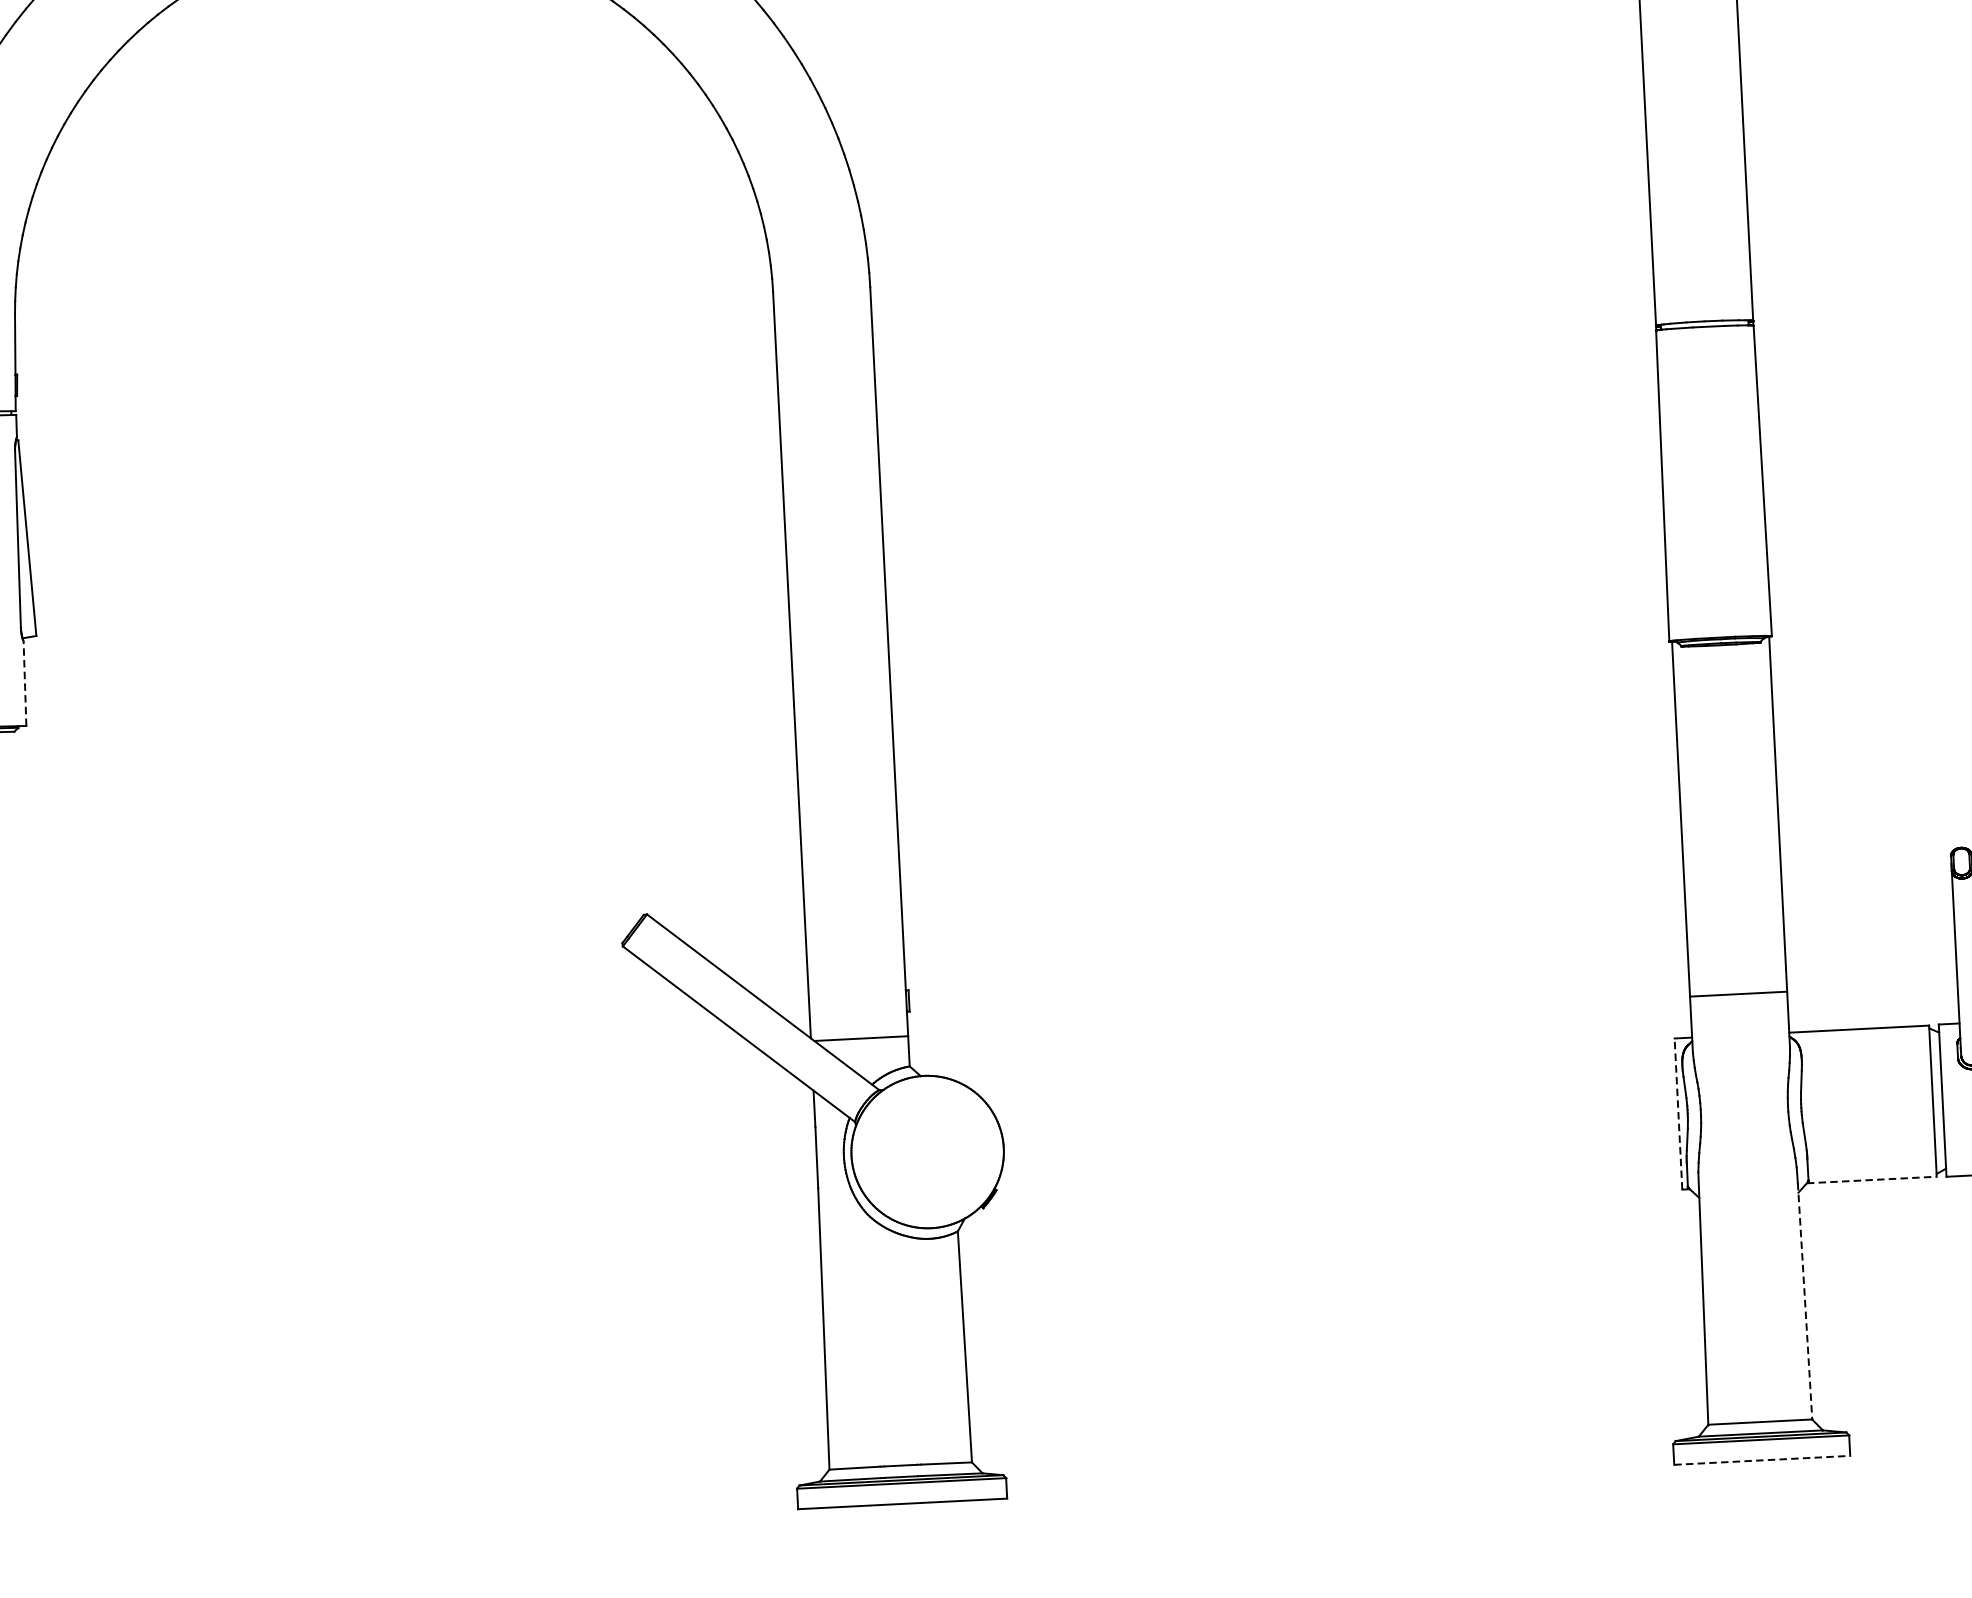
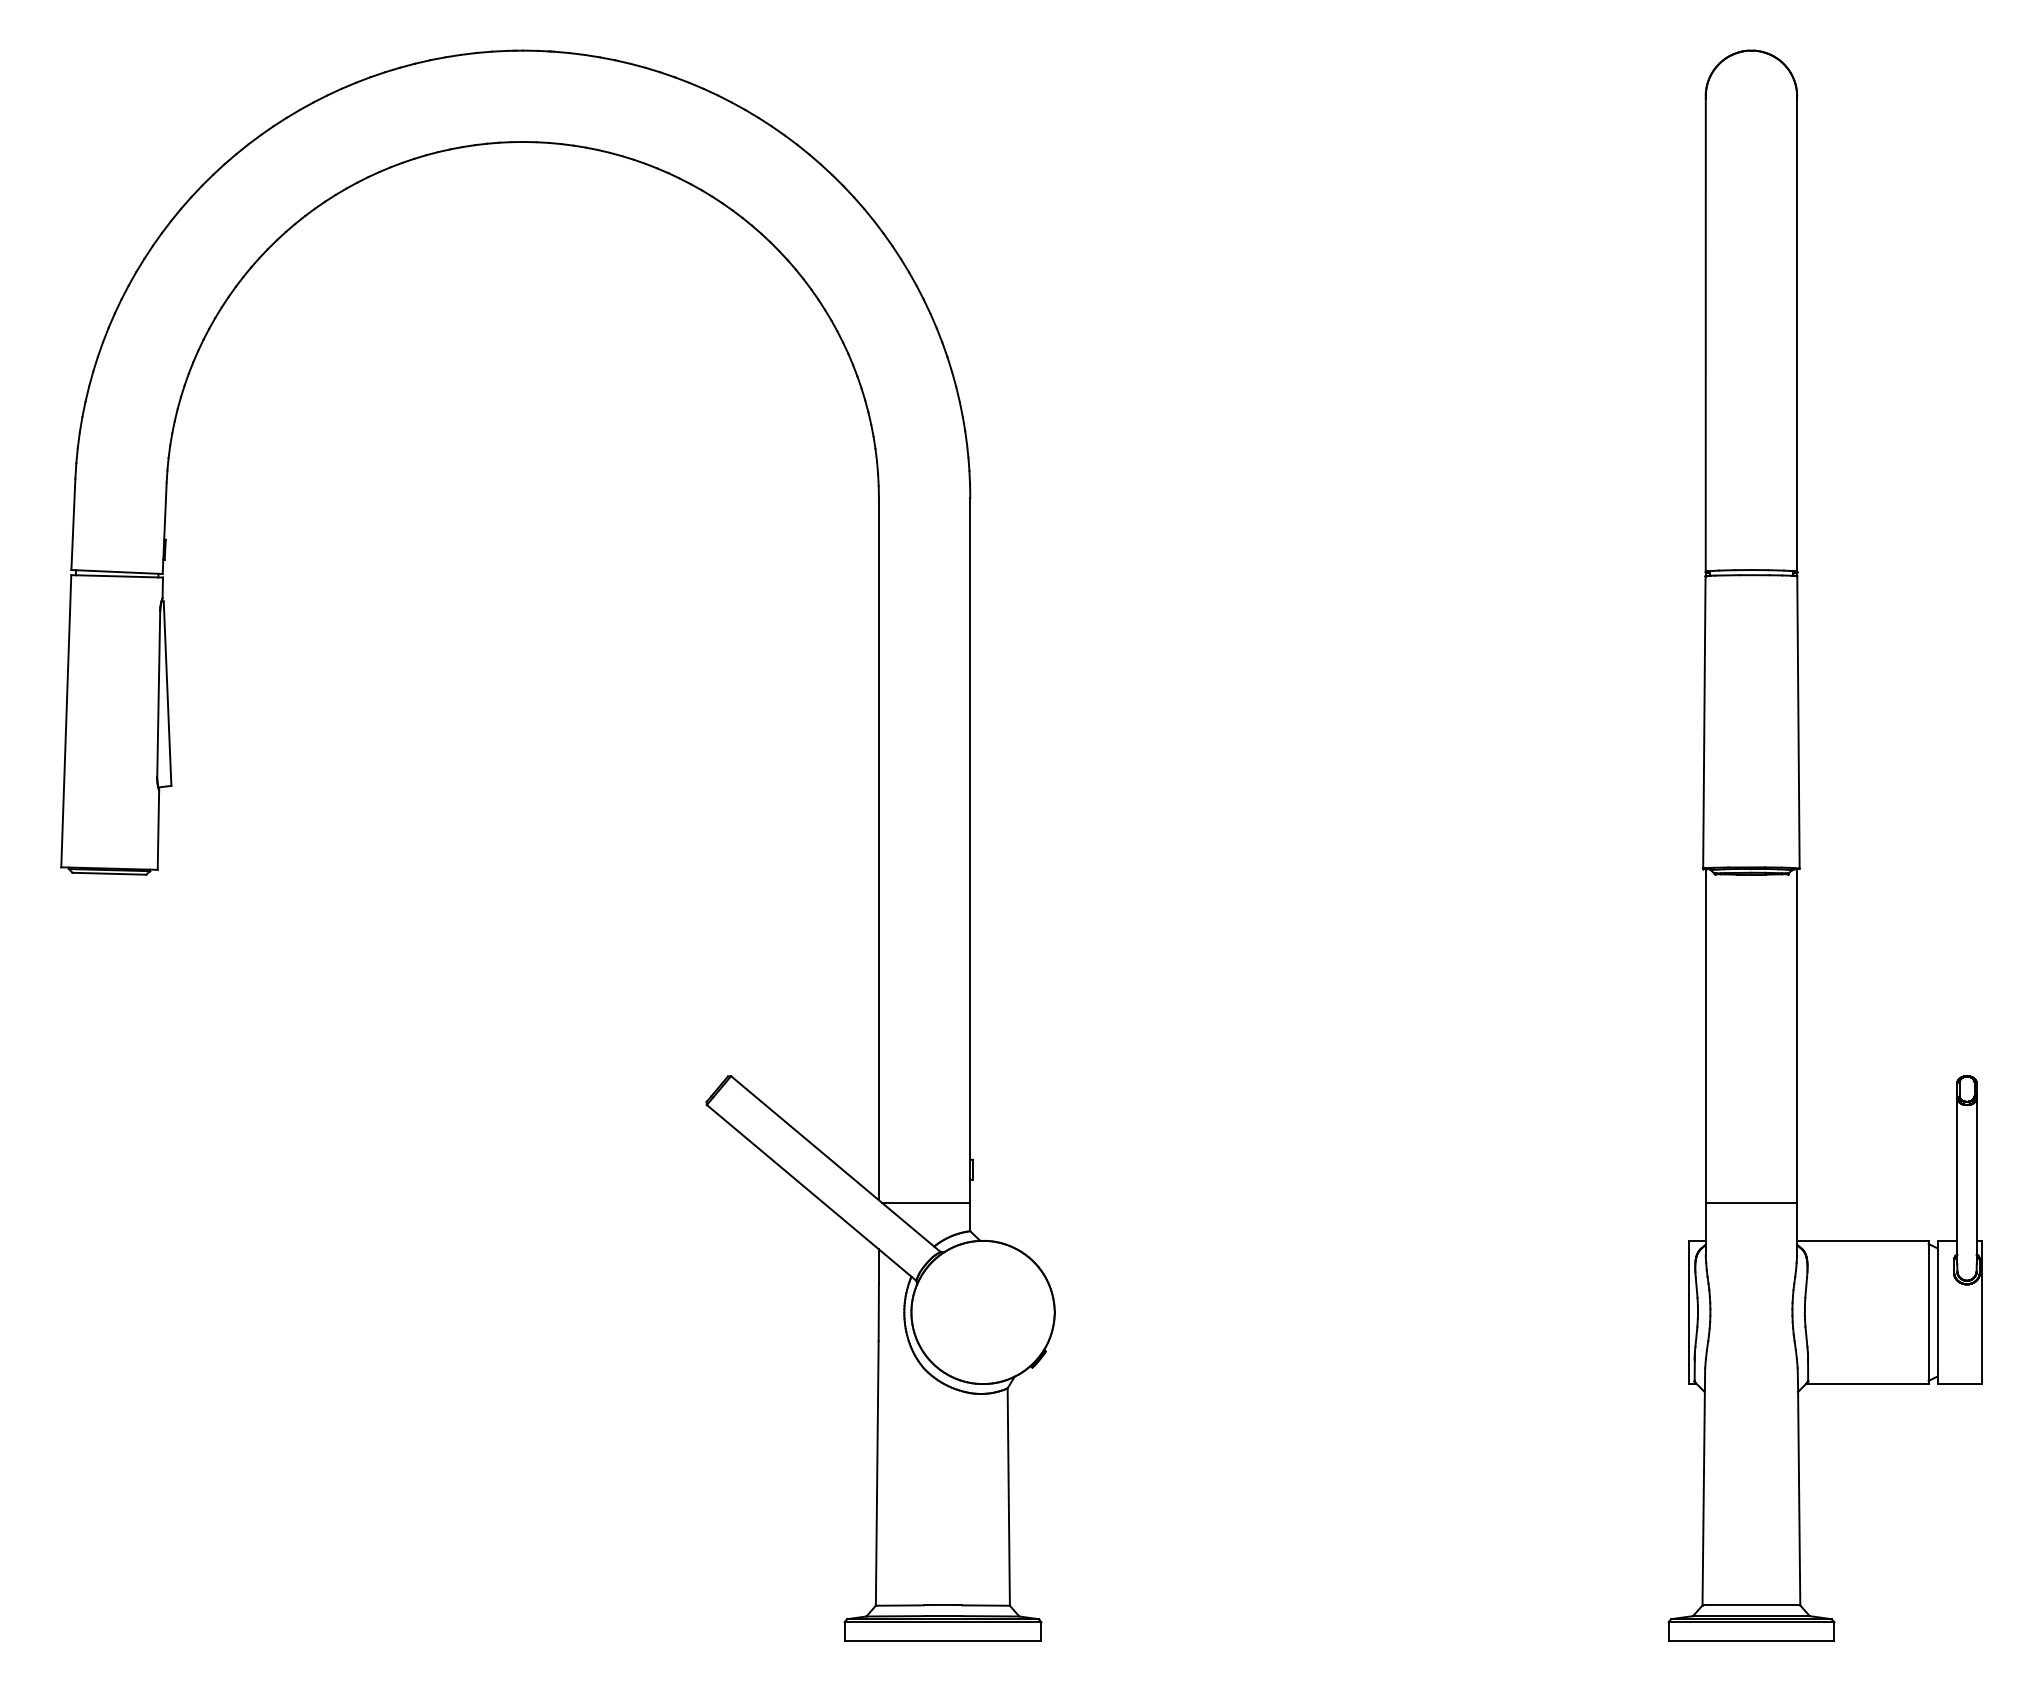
line: (25, 684) -> (158, 830), dashed -> solid
line: (1678, 1113) -> (1689, 1311), dashed -> solid
line: (1872, 1179) -> (1868, 1383), dashed -> solid
line: (1805, 1301) -> (1799, 1494), dashed -> solid
line: (1762, 1460) -> (1751, 1641), dashed -> solid

